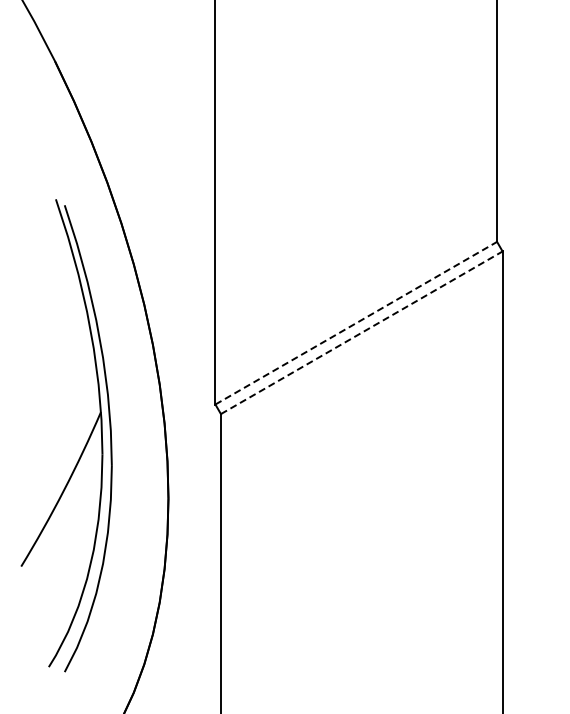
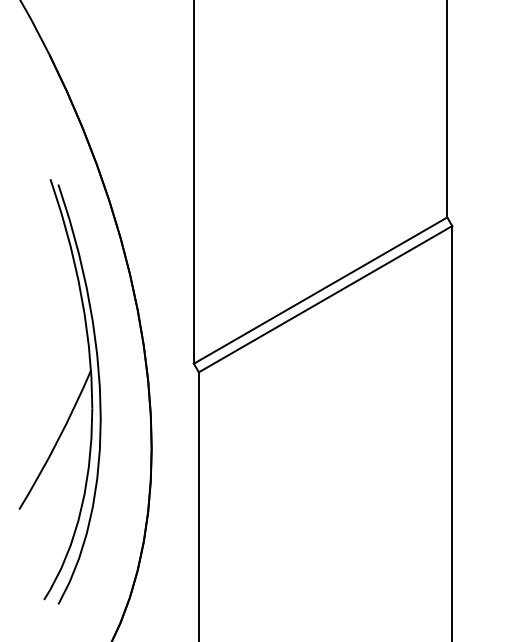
line: (356, 323) -> (320, 290), dashed -> solid
line: (361, 332) -> (325, 298), dashed -> solid

